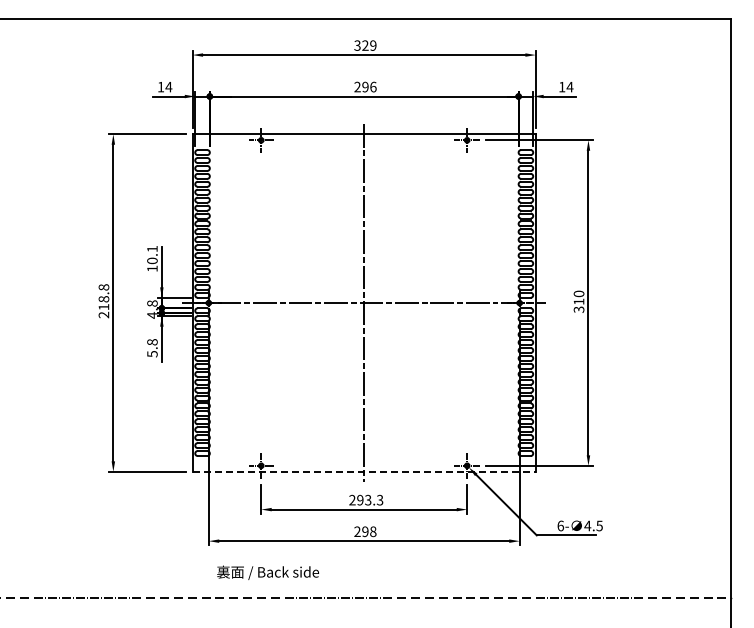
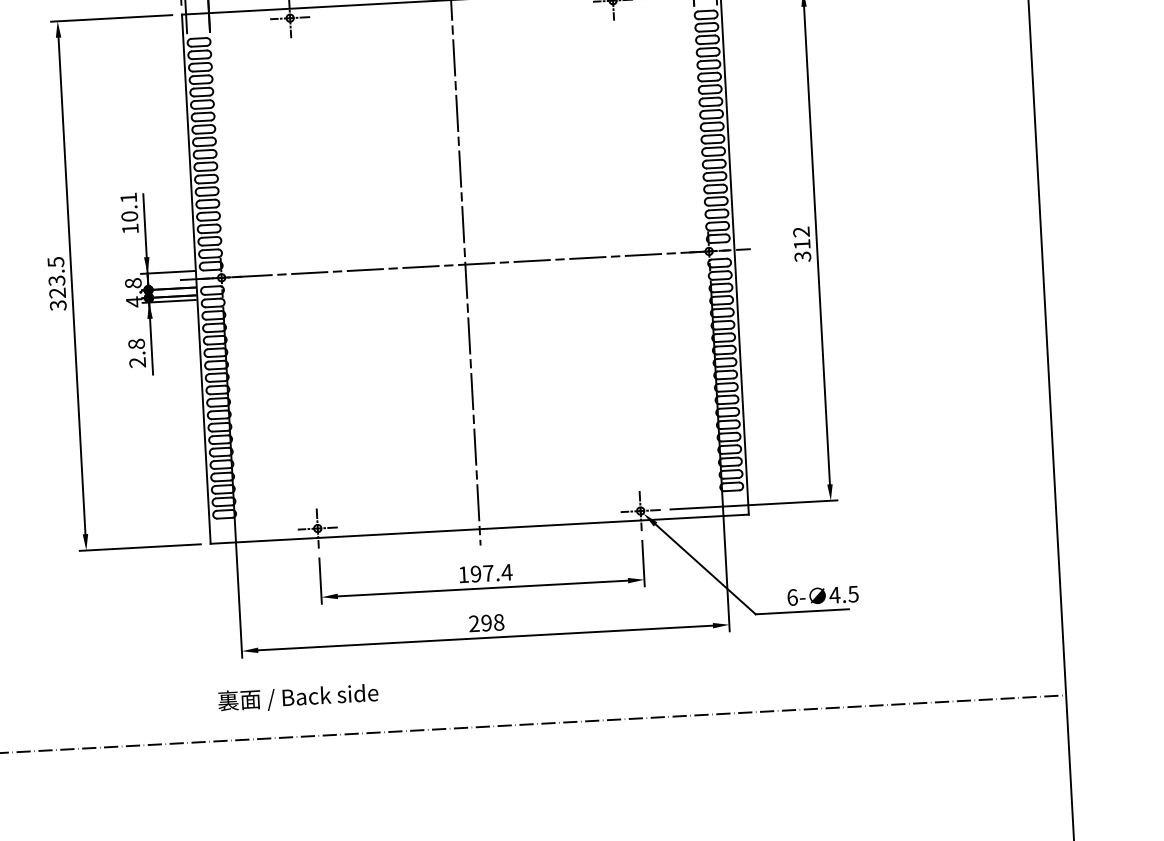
text: (579, 293) -> (802, 231), 310 -> 312
text: (103, 301) -> (56, 284), 218.8 -> 323.5
text: (152, 354) -> (137, 363), 5.8 -> 2.8
line: (364, 471) -> (480, 528), dashed -> solid
text: (366, 499) -> (485, 572), 293.3 -> 197.4
text: (267, 572) -> (297, 697), moved

